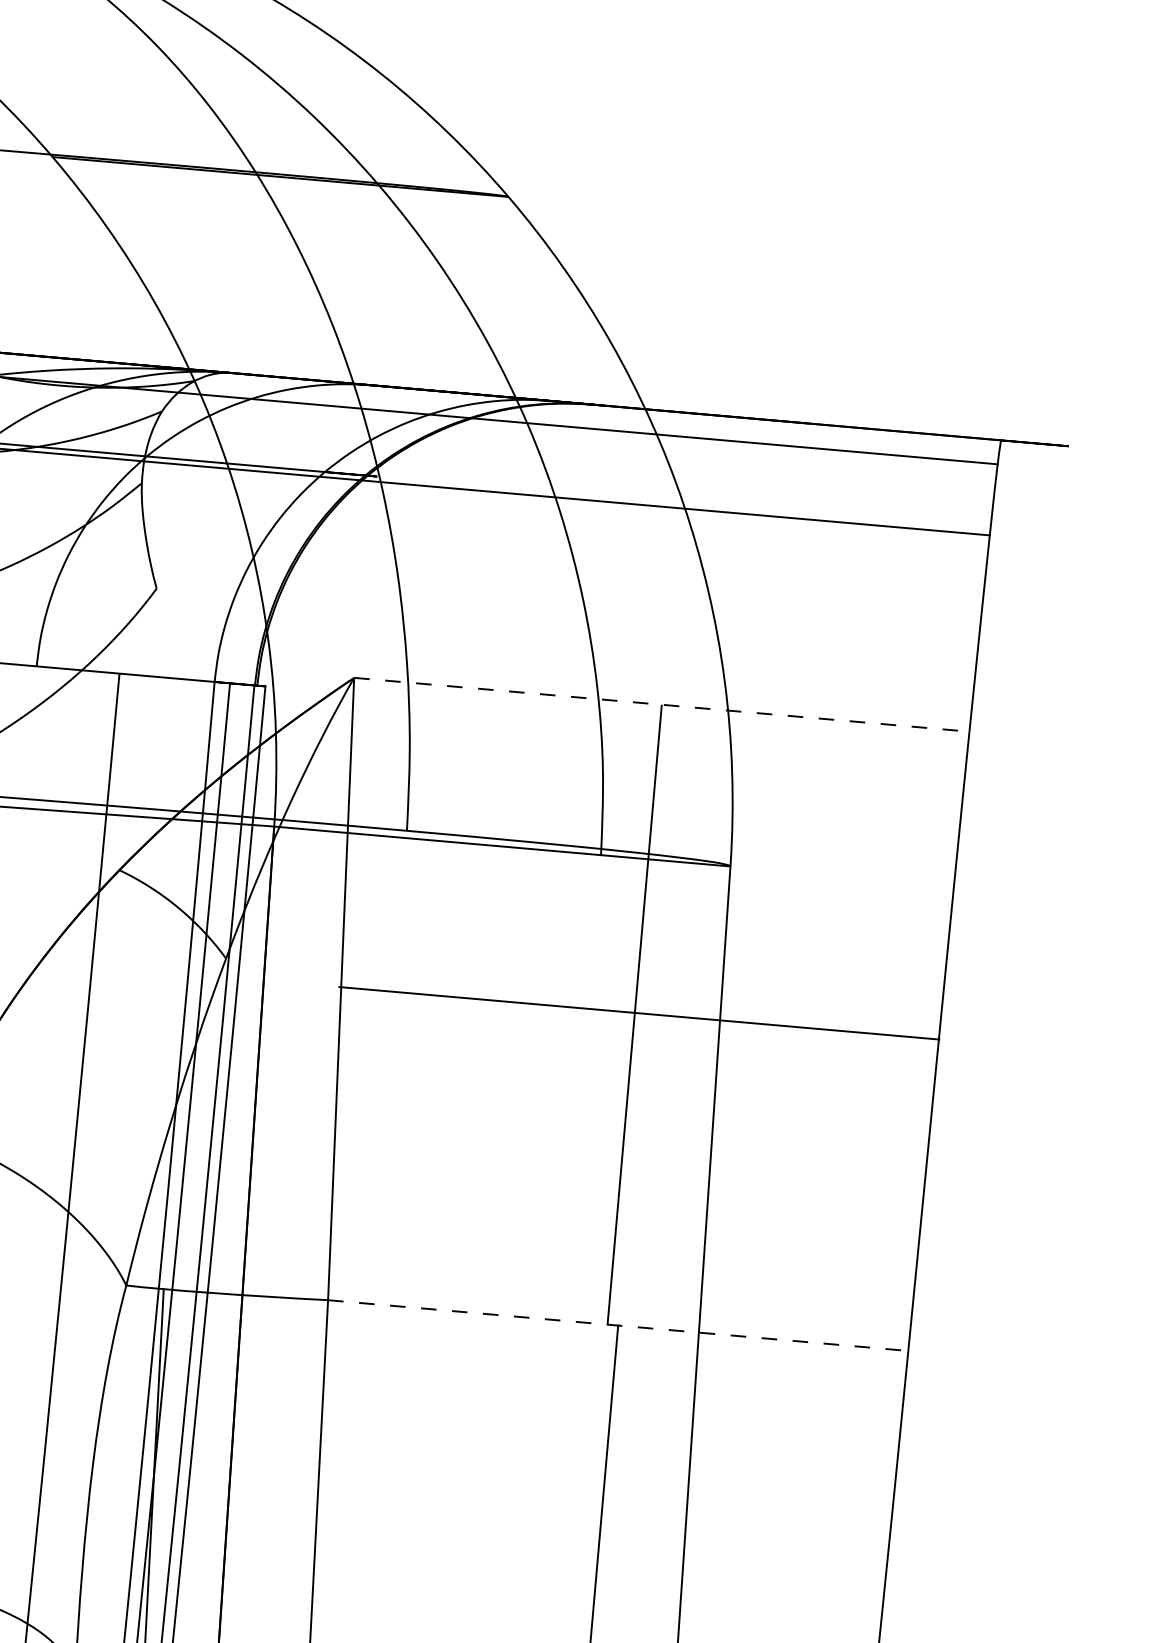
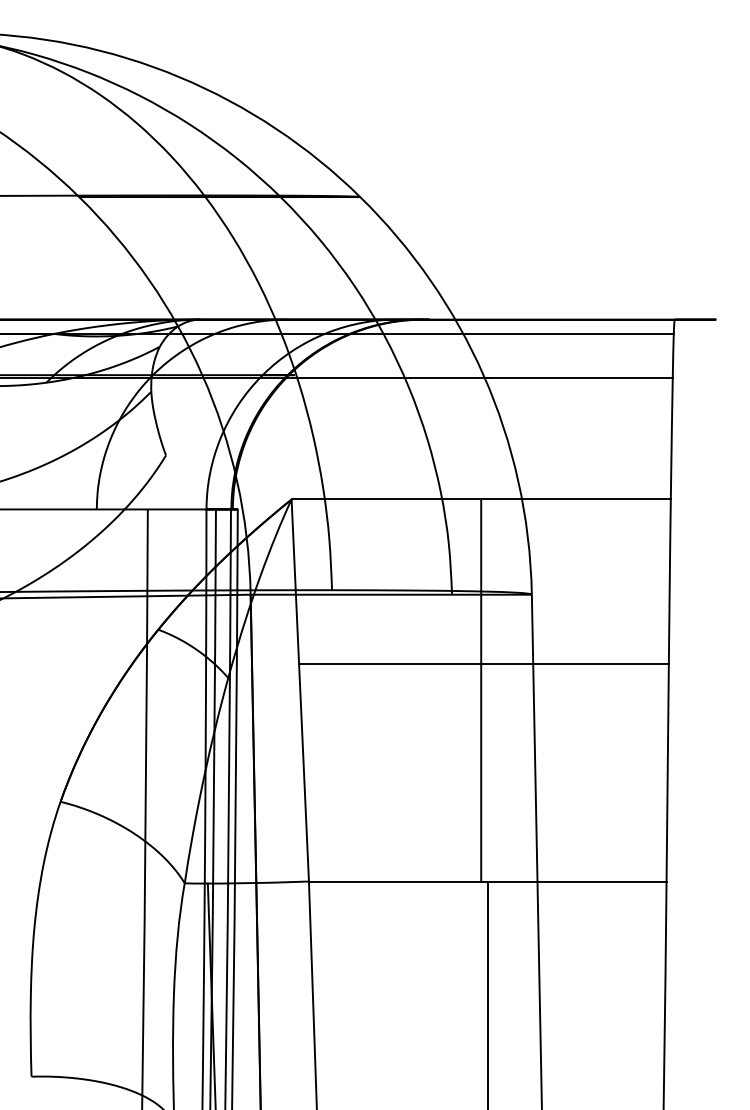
line: (662, 704) -> (481, 499), dashed -> solid
line: (638, 1013) -> (483, 664), moved
line: (617, 1325) -> (487, 881), dashed -> solid

